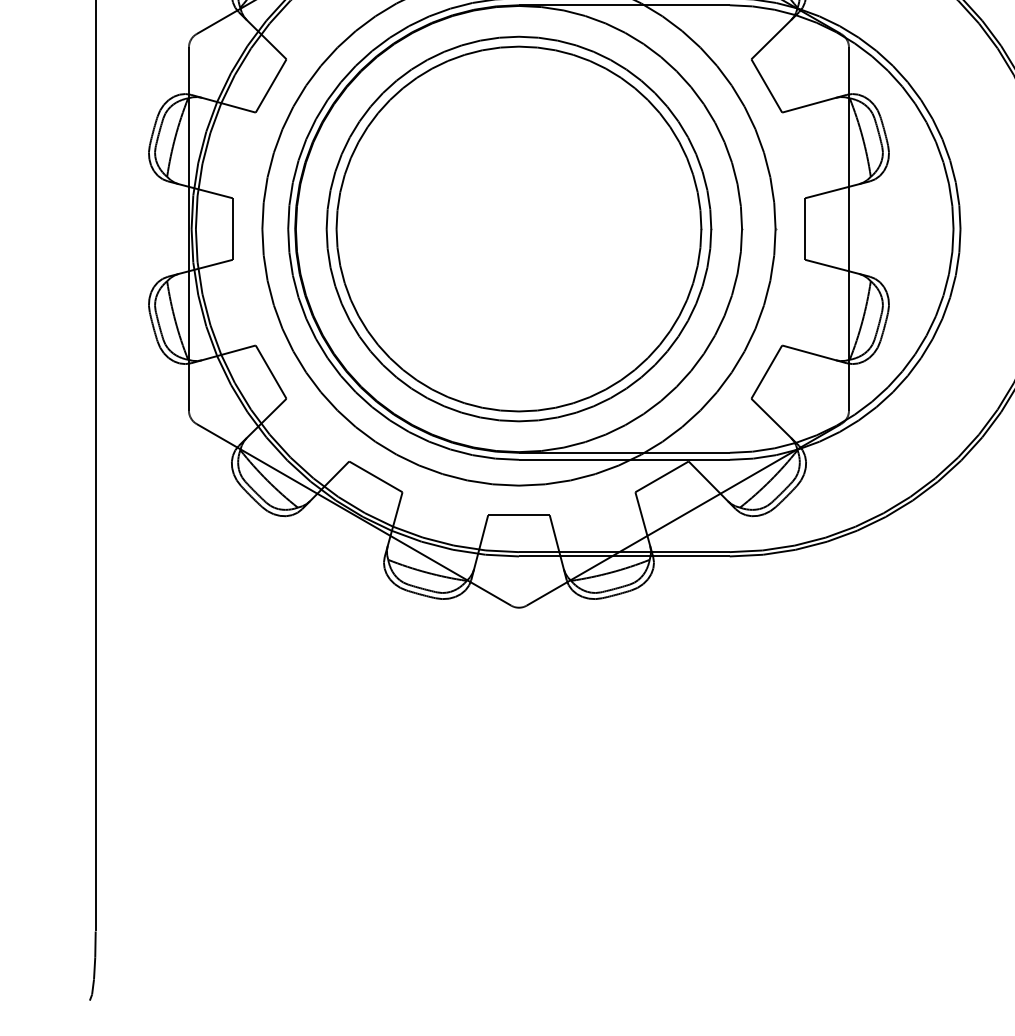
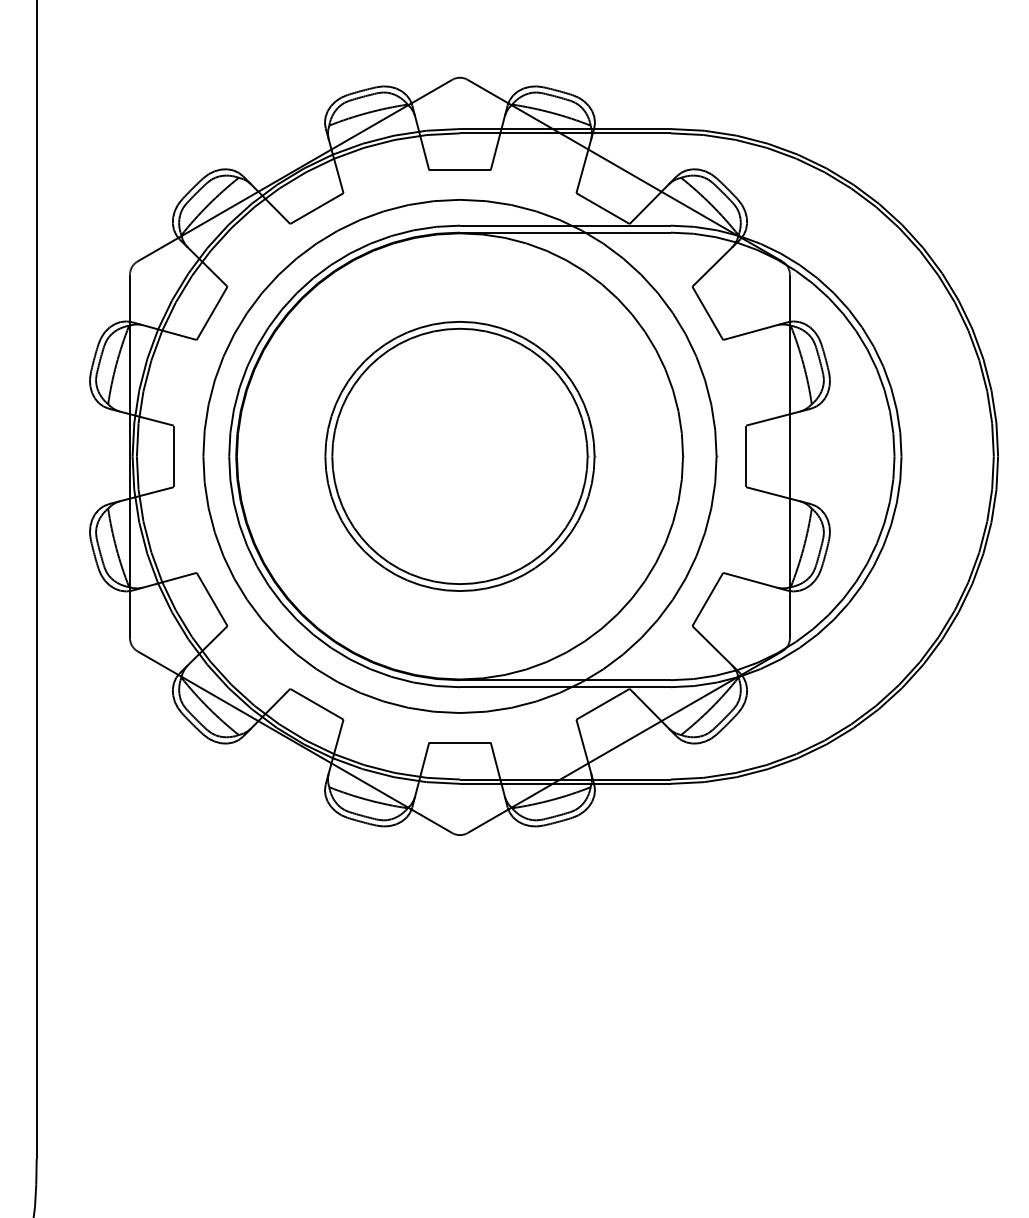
part: (518, 229) -> (459, 456), size x0.7

